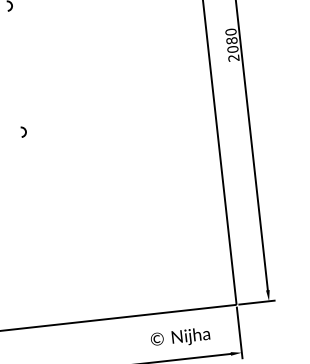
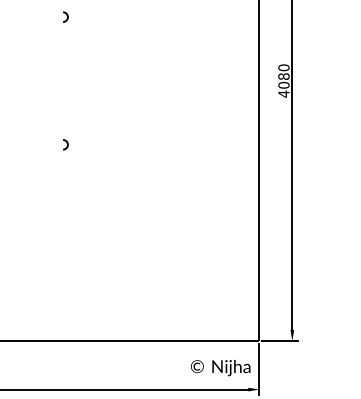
text: (233, 57) -> (283, 93), 2080 -> 4080
text: (180, 338) -> (220, 368), moved

